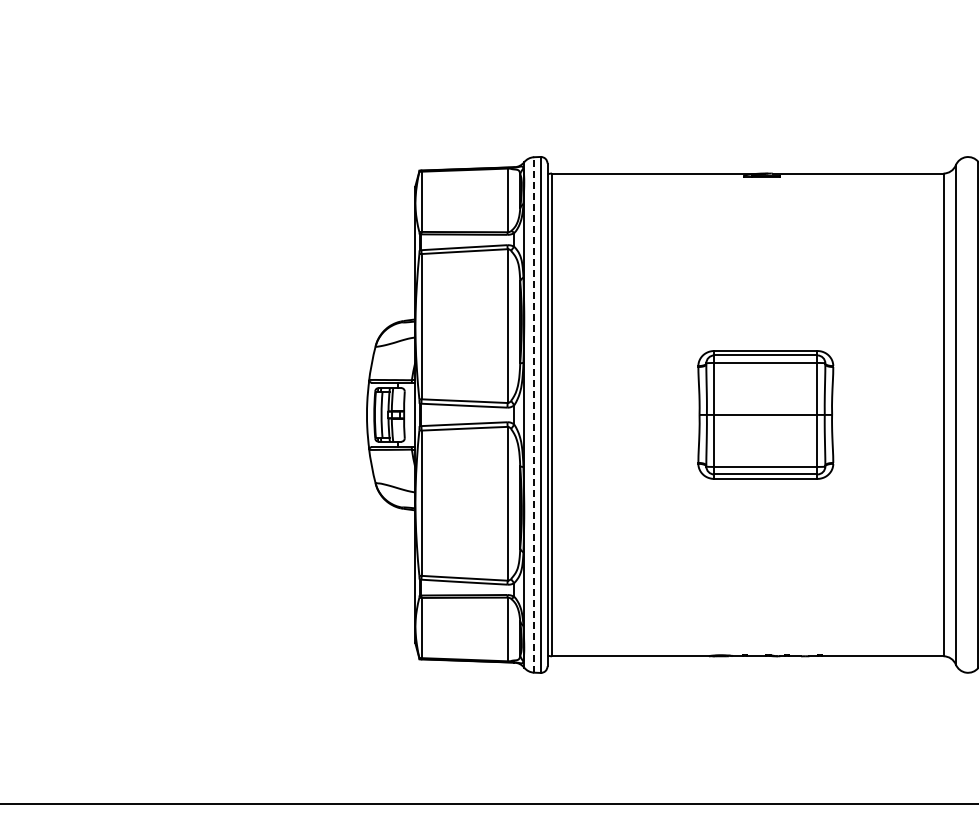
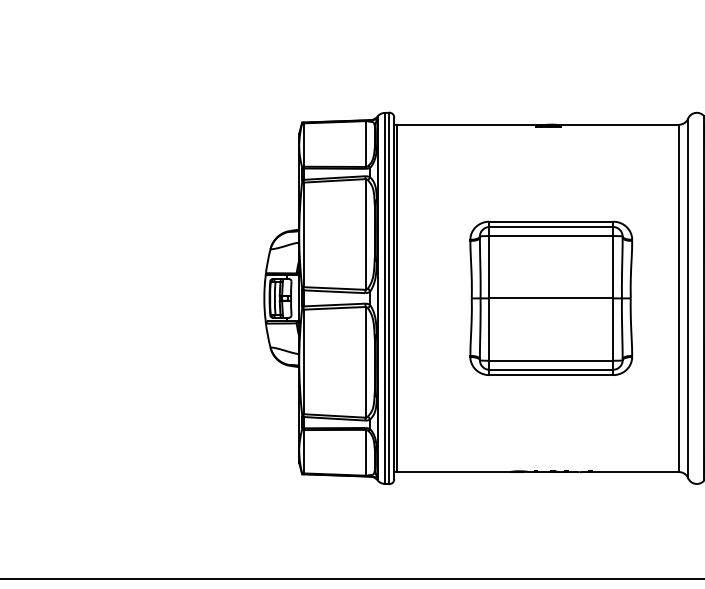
line: (534, 414) -> (384, 298), dashed -> solid
part: (765, 414) -> (551, 298), size x1.67

